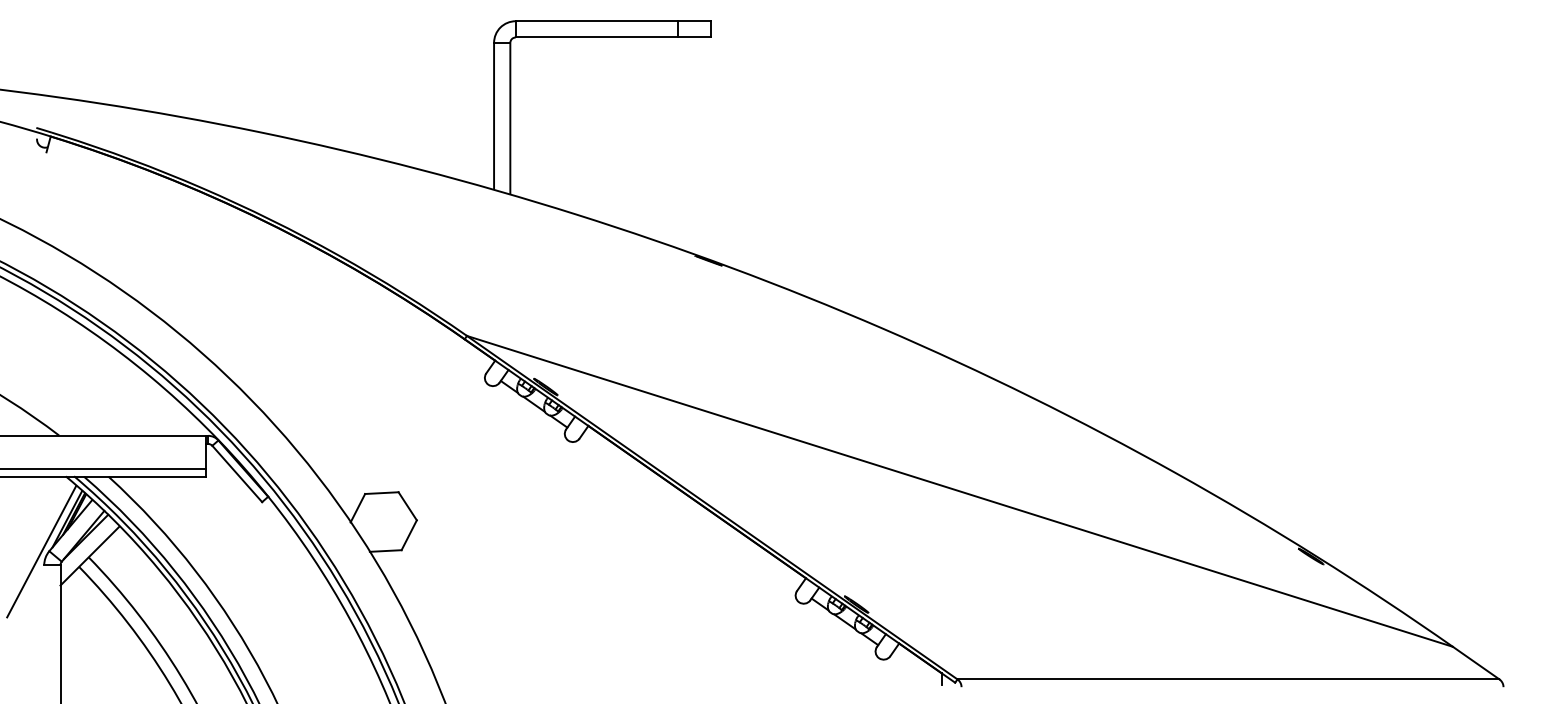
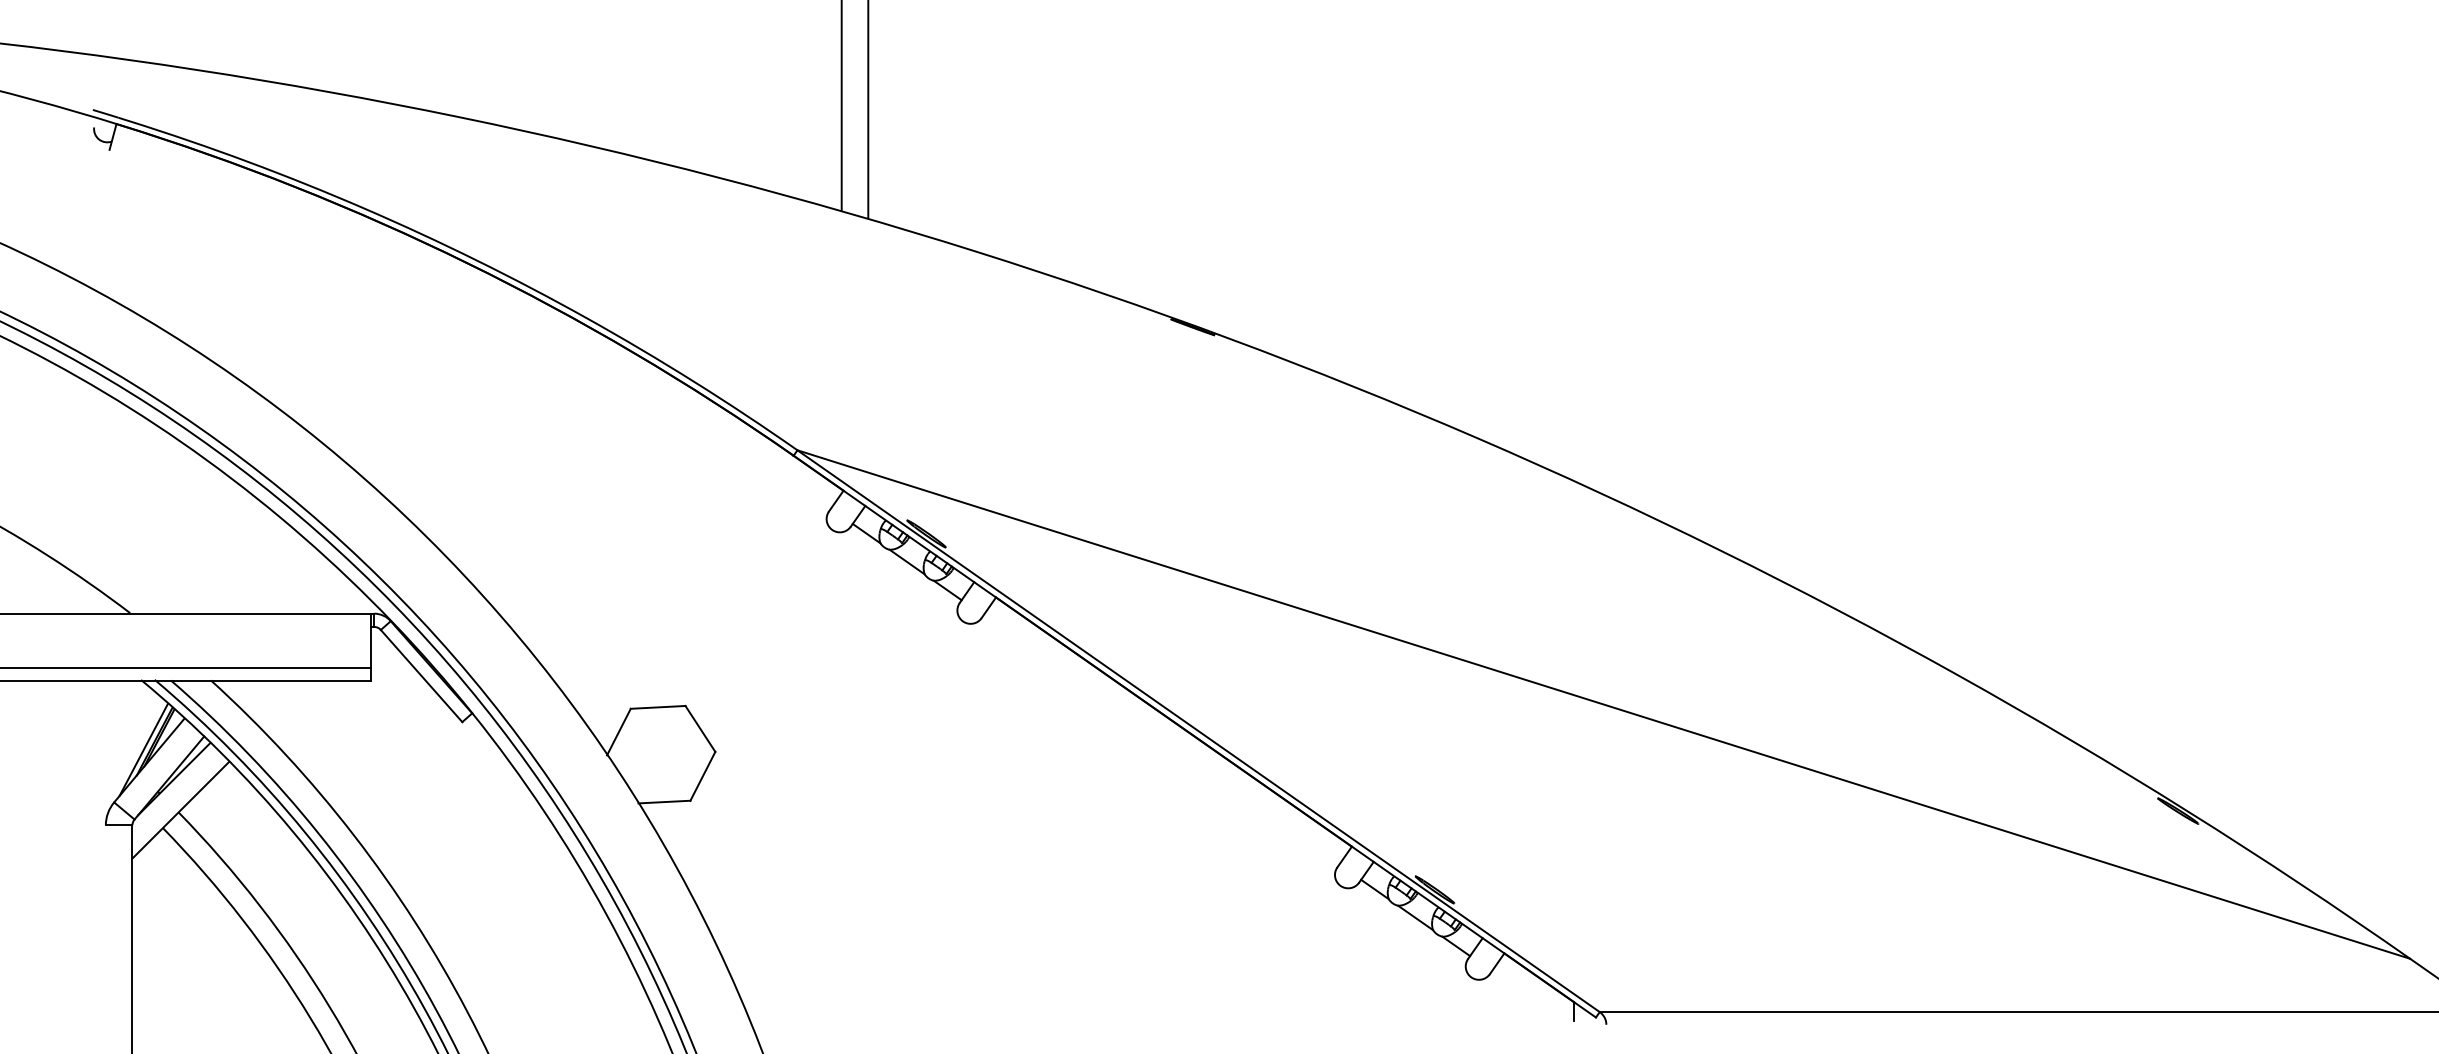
line: (41, 551) -> (101, 802), removed

